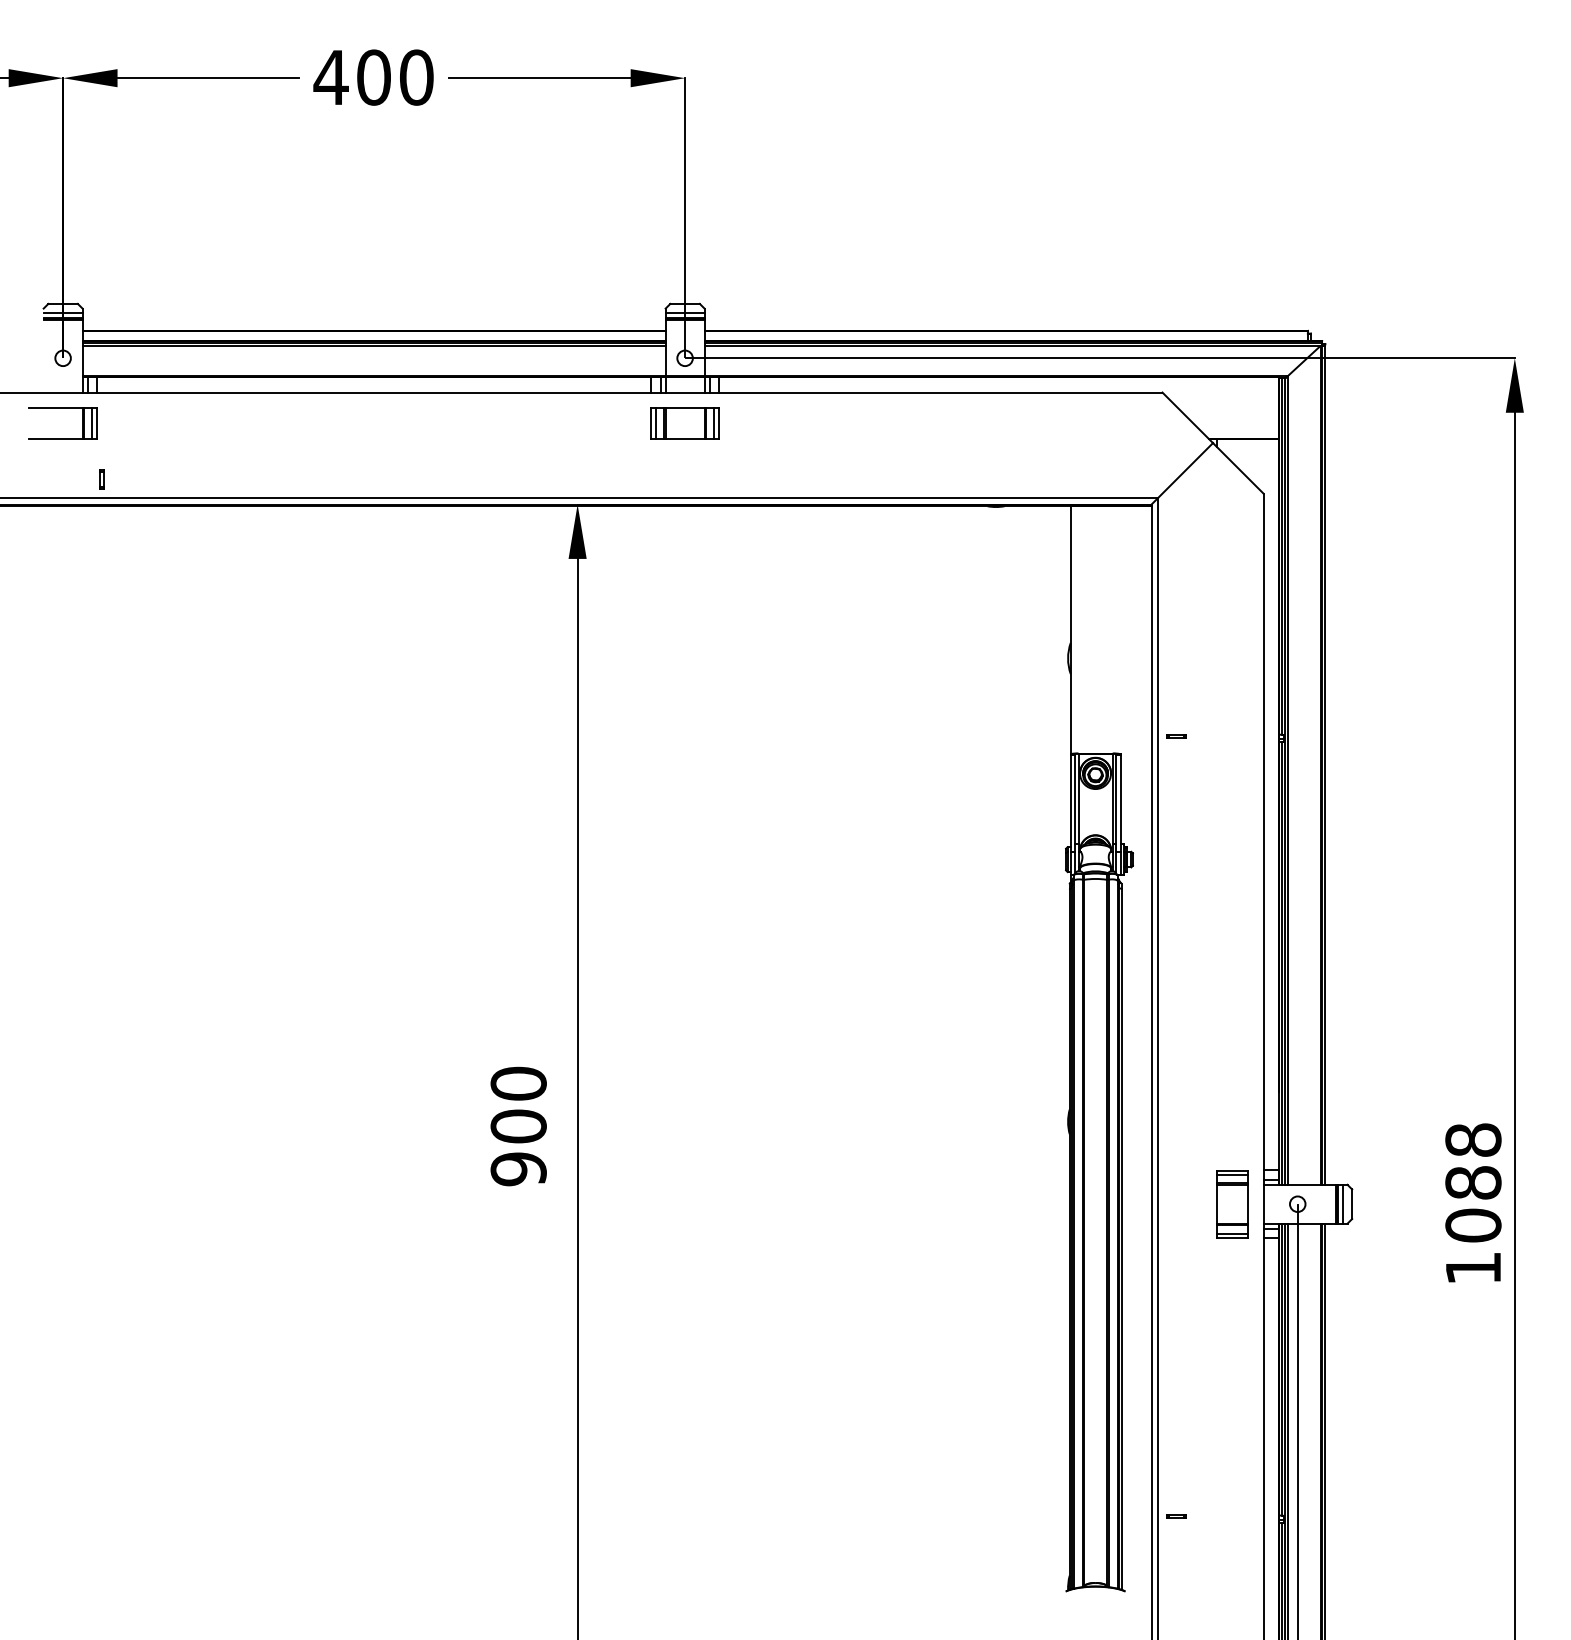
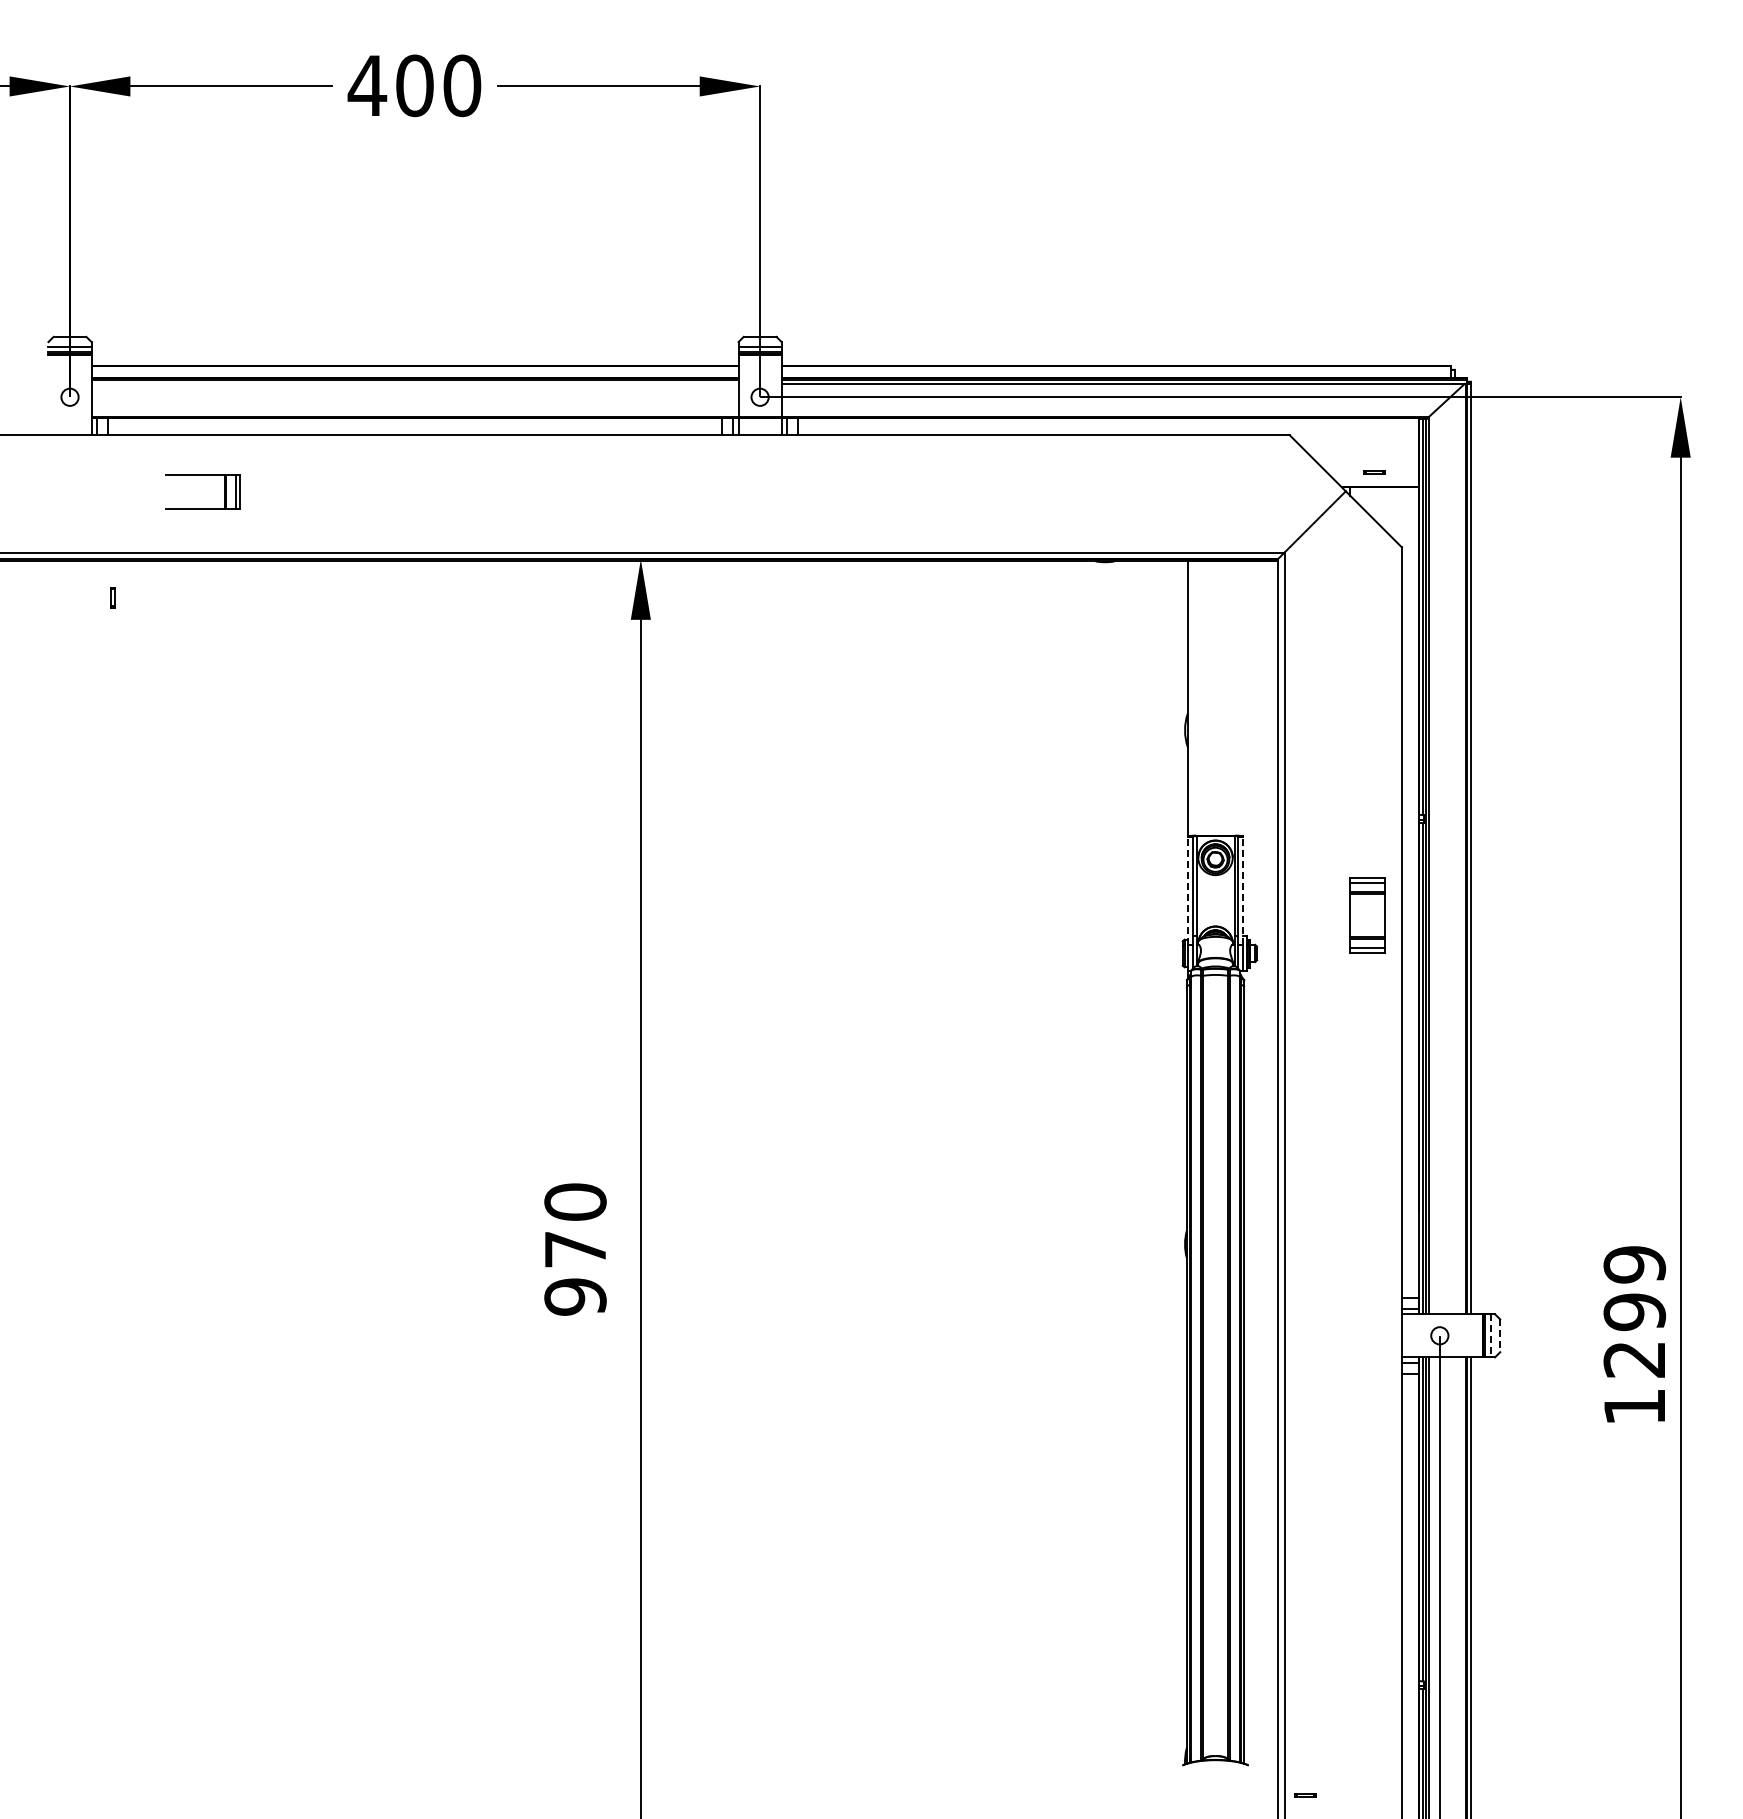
line: (373, 345) -> (414, 383), removed
part: (62, 409) -> (202, 475), moved
part: (684, 423) -> (759, 469), removed
part: (101, 479) -> (112, 597), moved
line: (1176, 735) -> (1374, 471), moved
line: (1070, 802) -> (1187, 890), solid -> dashed
line: (1120, 802) -> (1243, 890), solid -> dashed
text: (518, 1126) -> (575, 1249), 900 -> 970
text: (1473, 1183) -> (1634, 1312), 1088 -> 1299
part: (1232, 1203) -> (1367, 915), moved
line: (1343, 1203) -> (1490, 1335), solid -> dashed
line: (1352, 1204) -> (1500, 1336), solid -> dashed
line: (1176, 1515) -> (1305, 1794), moved

